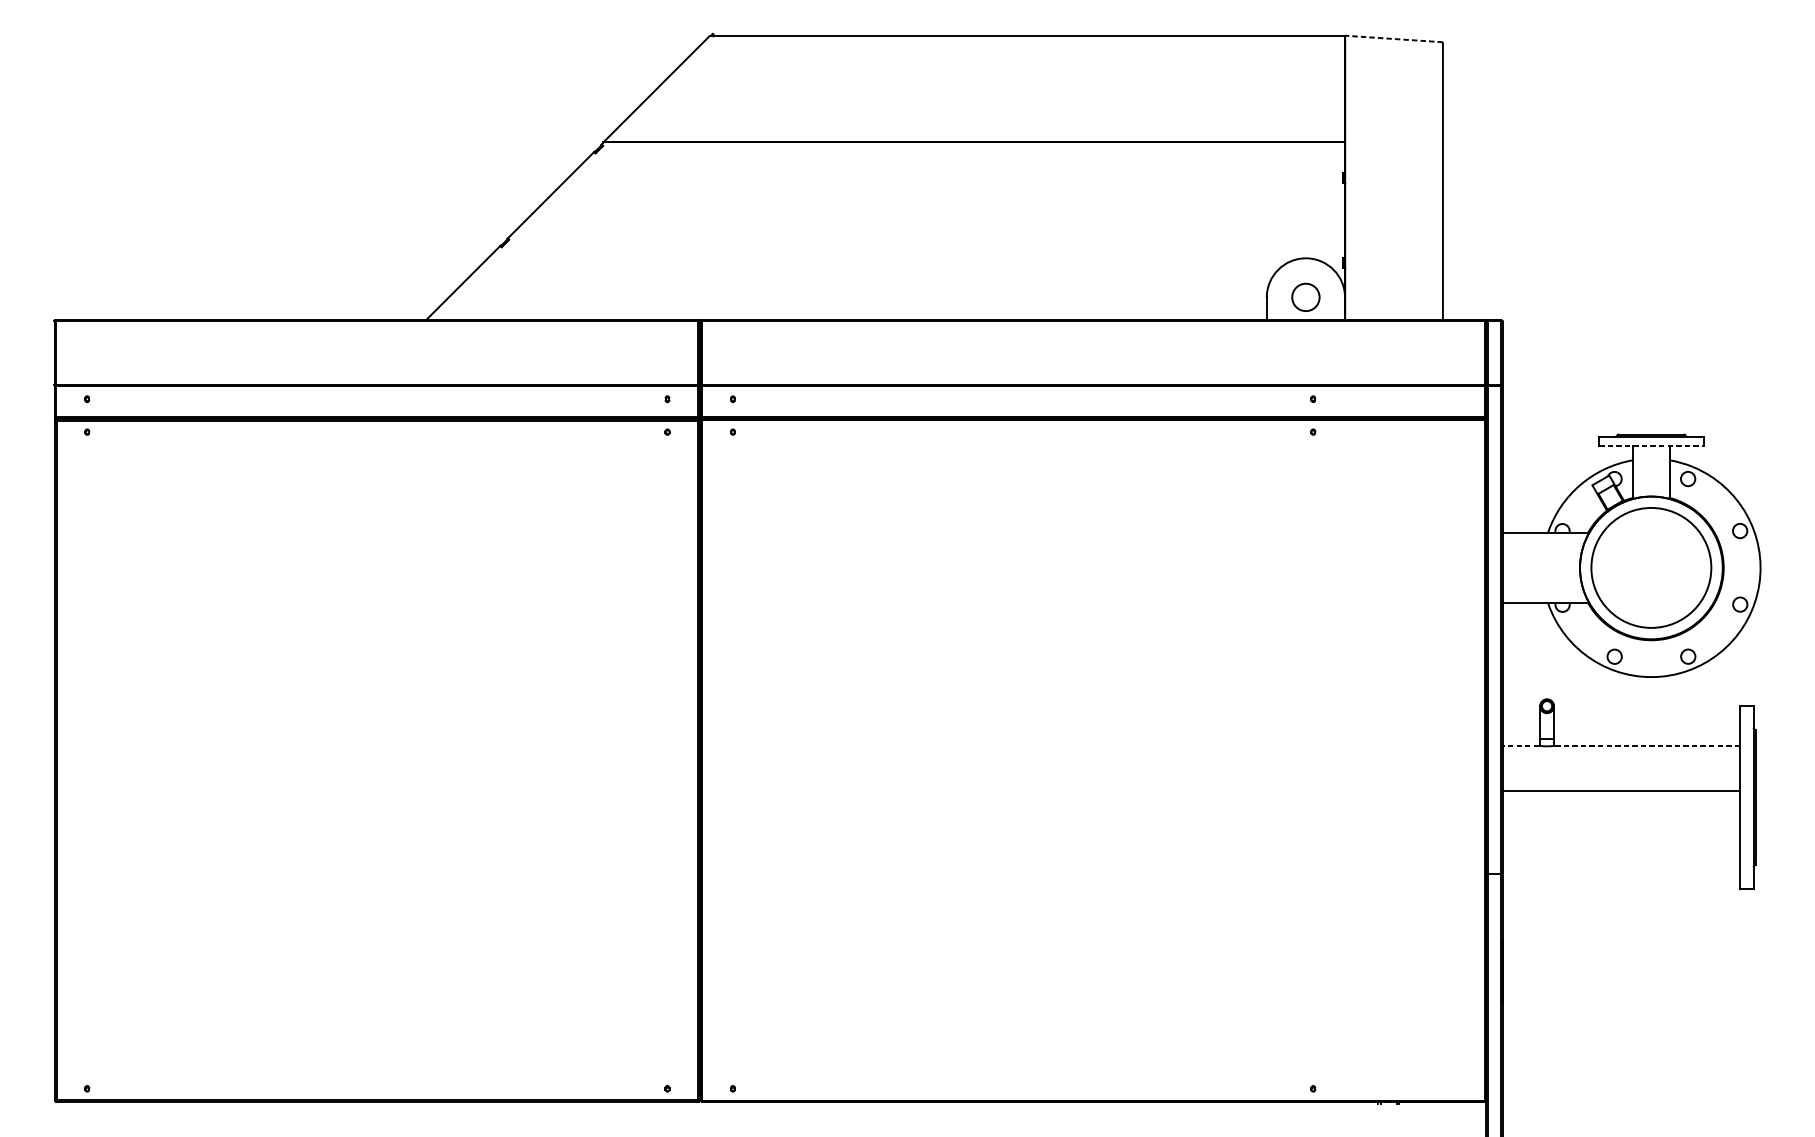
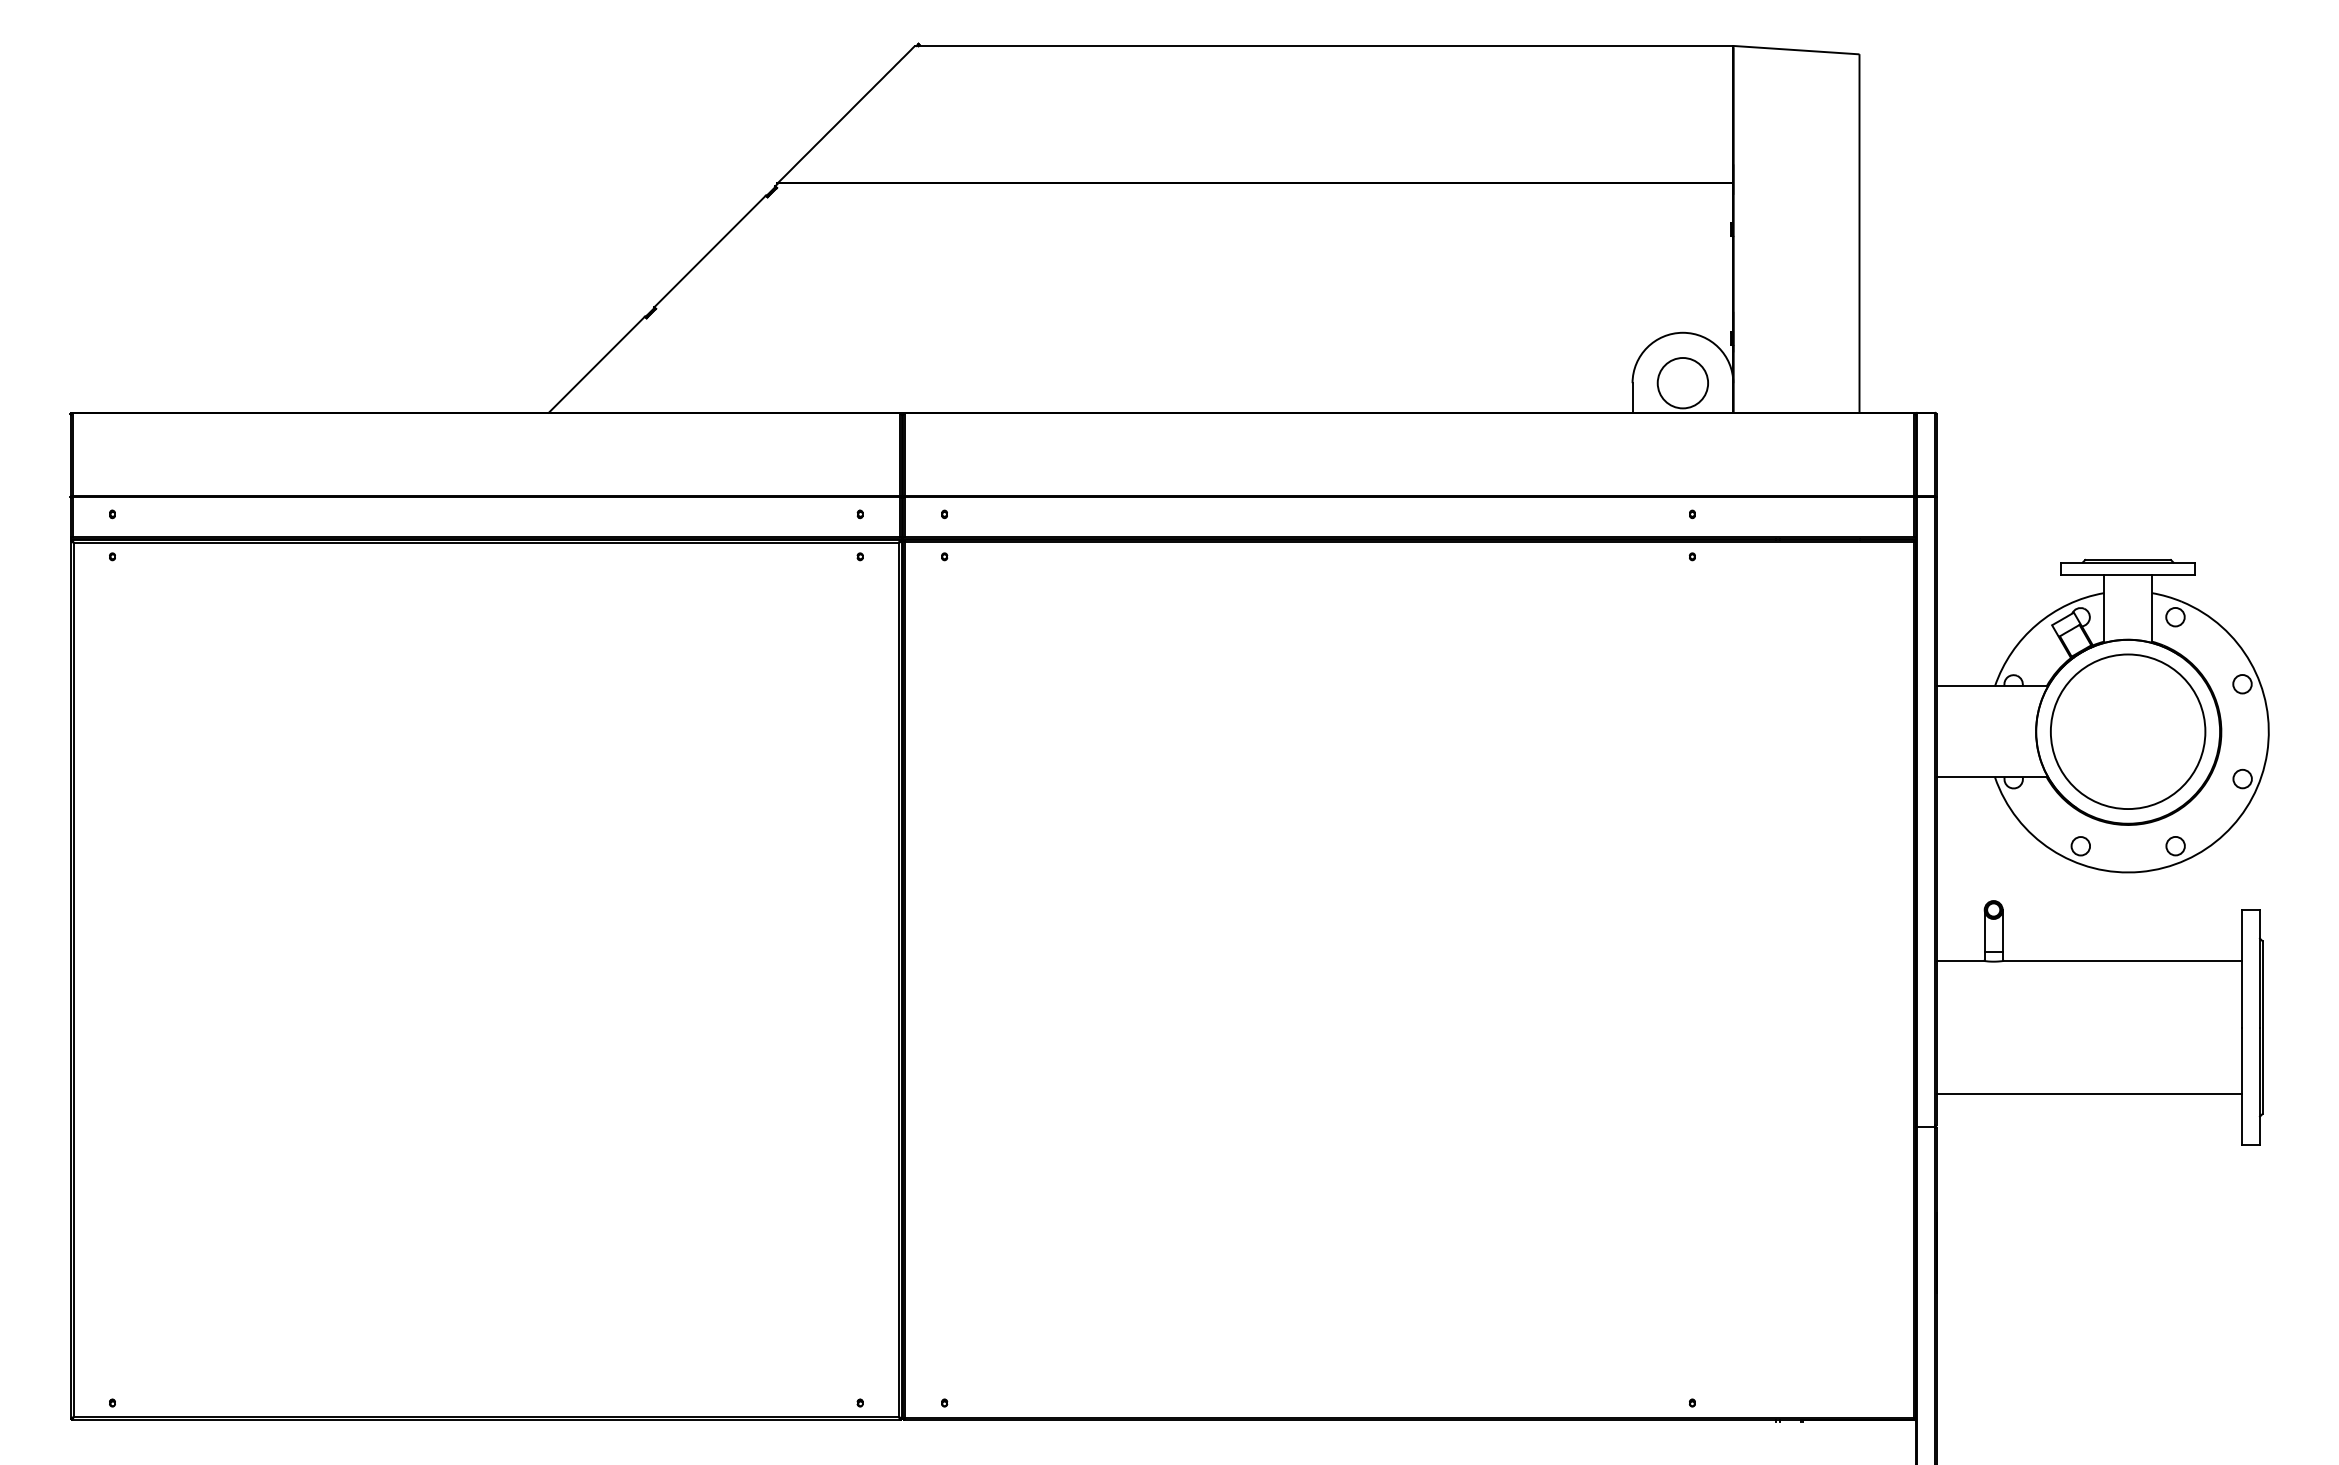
line: (1394, 39) -> (1796, 50), dashed -> solid
circle: (1305, 297) -> (1682, 383), size x1.43
line: (1651, 446) -> (2128, 575), dashed -> solid
line: (1520, 745) -> (1959, 960), dashed -> solid
line: (1647, 745) -> (2122, 960), dashed -> solid
line: (1621, 791) -> (2089, 1094), moved

